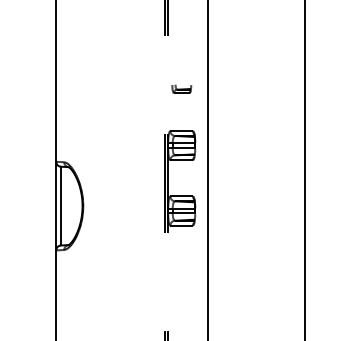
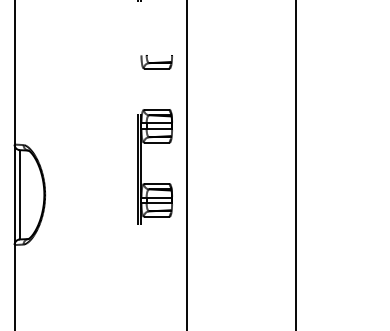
part: (181, 88) -> (156, 61), size x1.43

